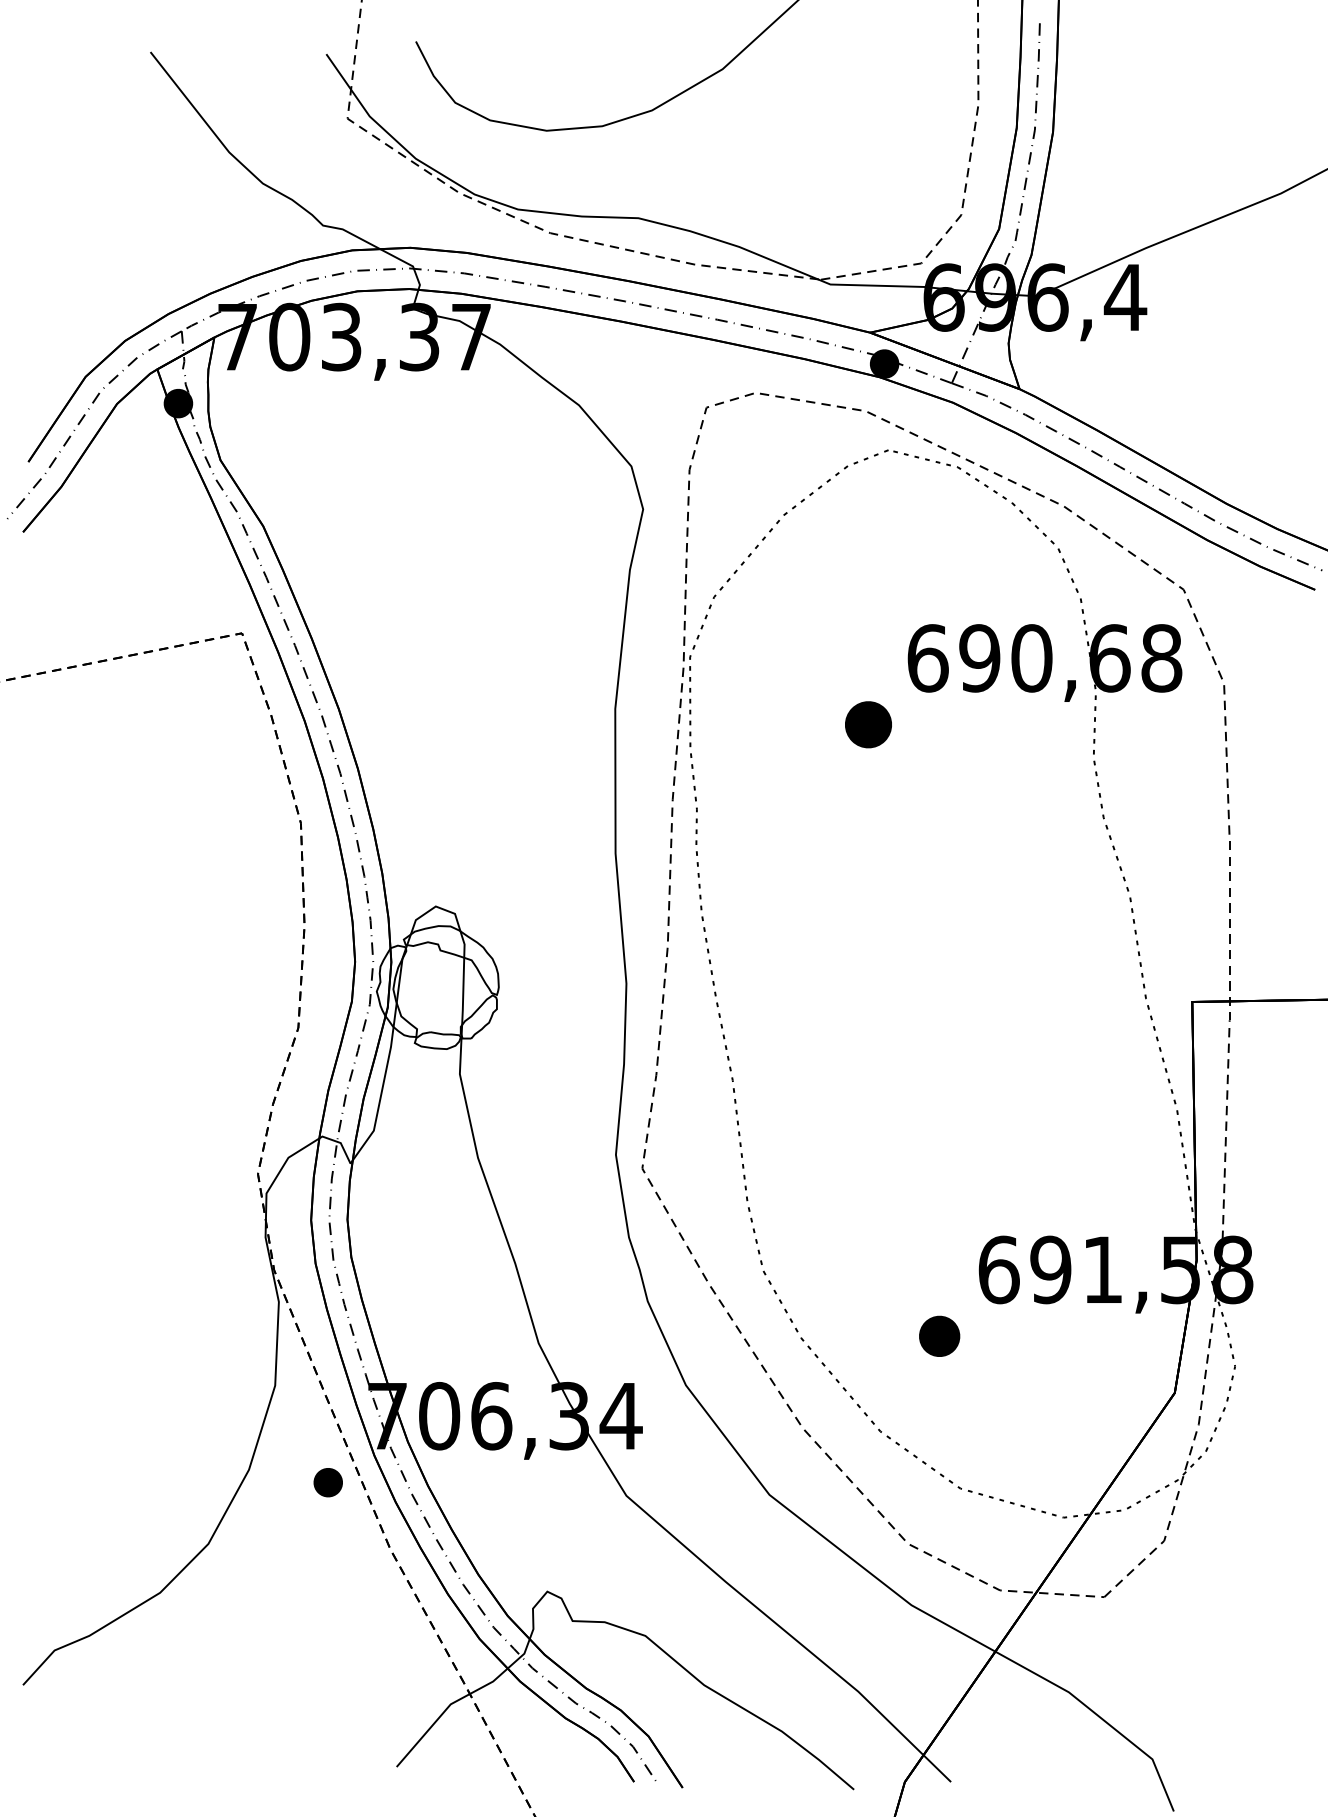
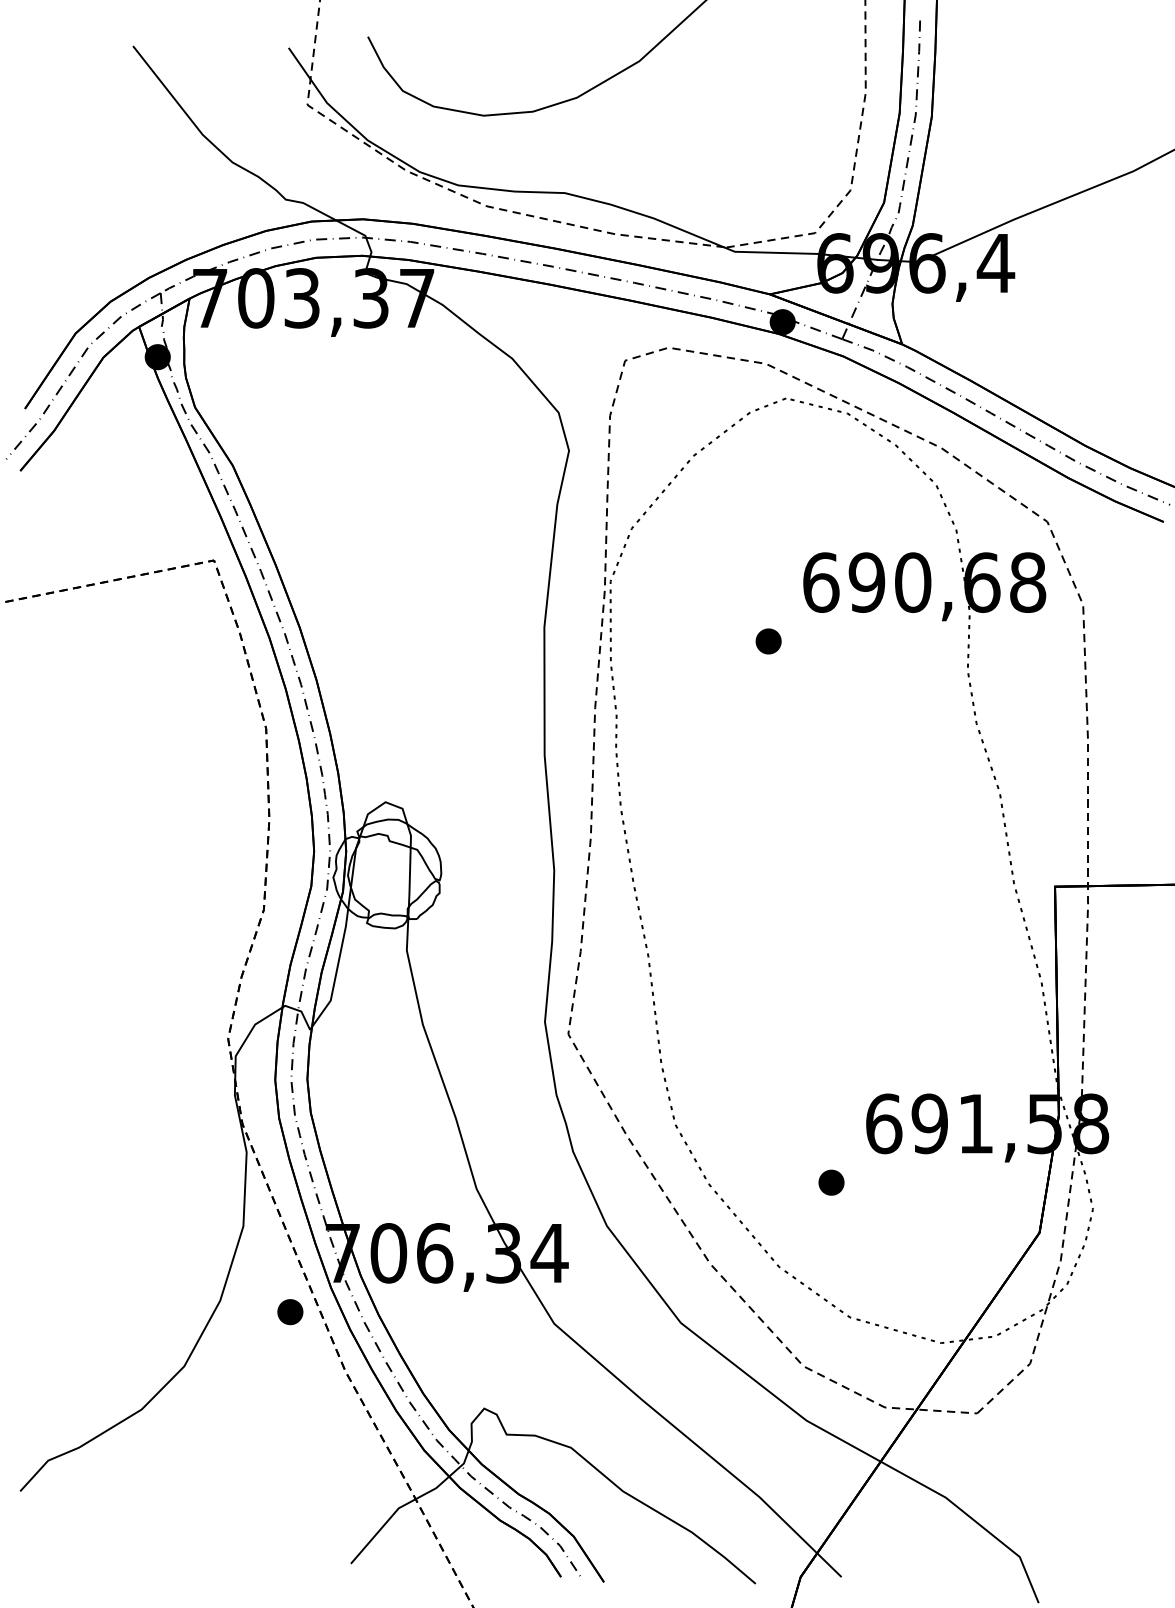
part: (868, 724) -> (768, 641), size x0.62
part: (939, 1336) -> (831, 1182), size x0.71

